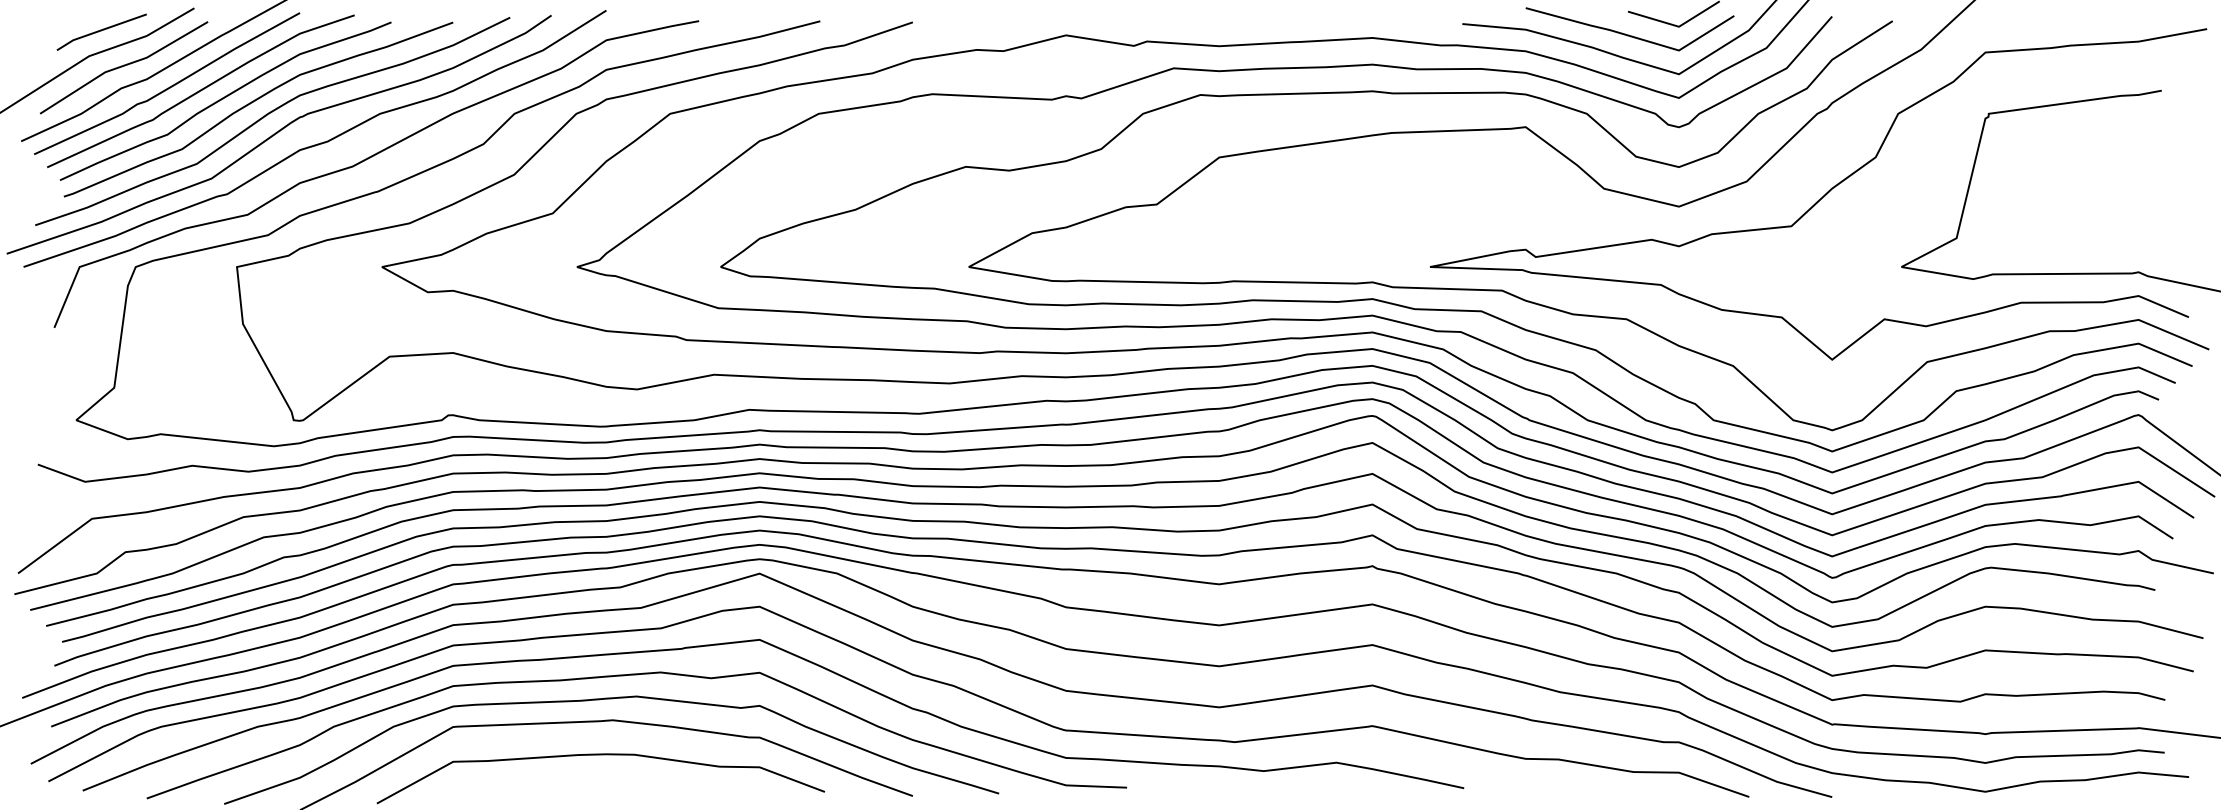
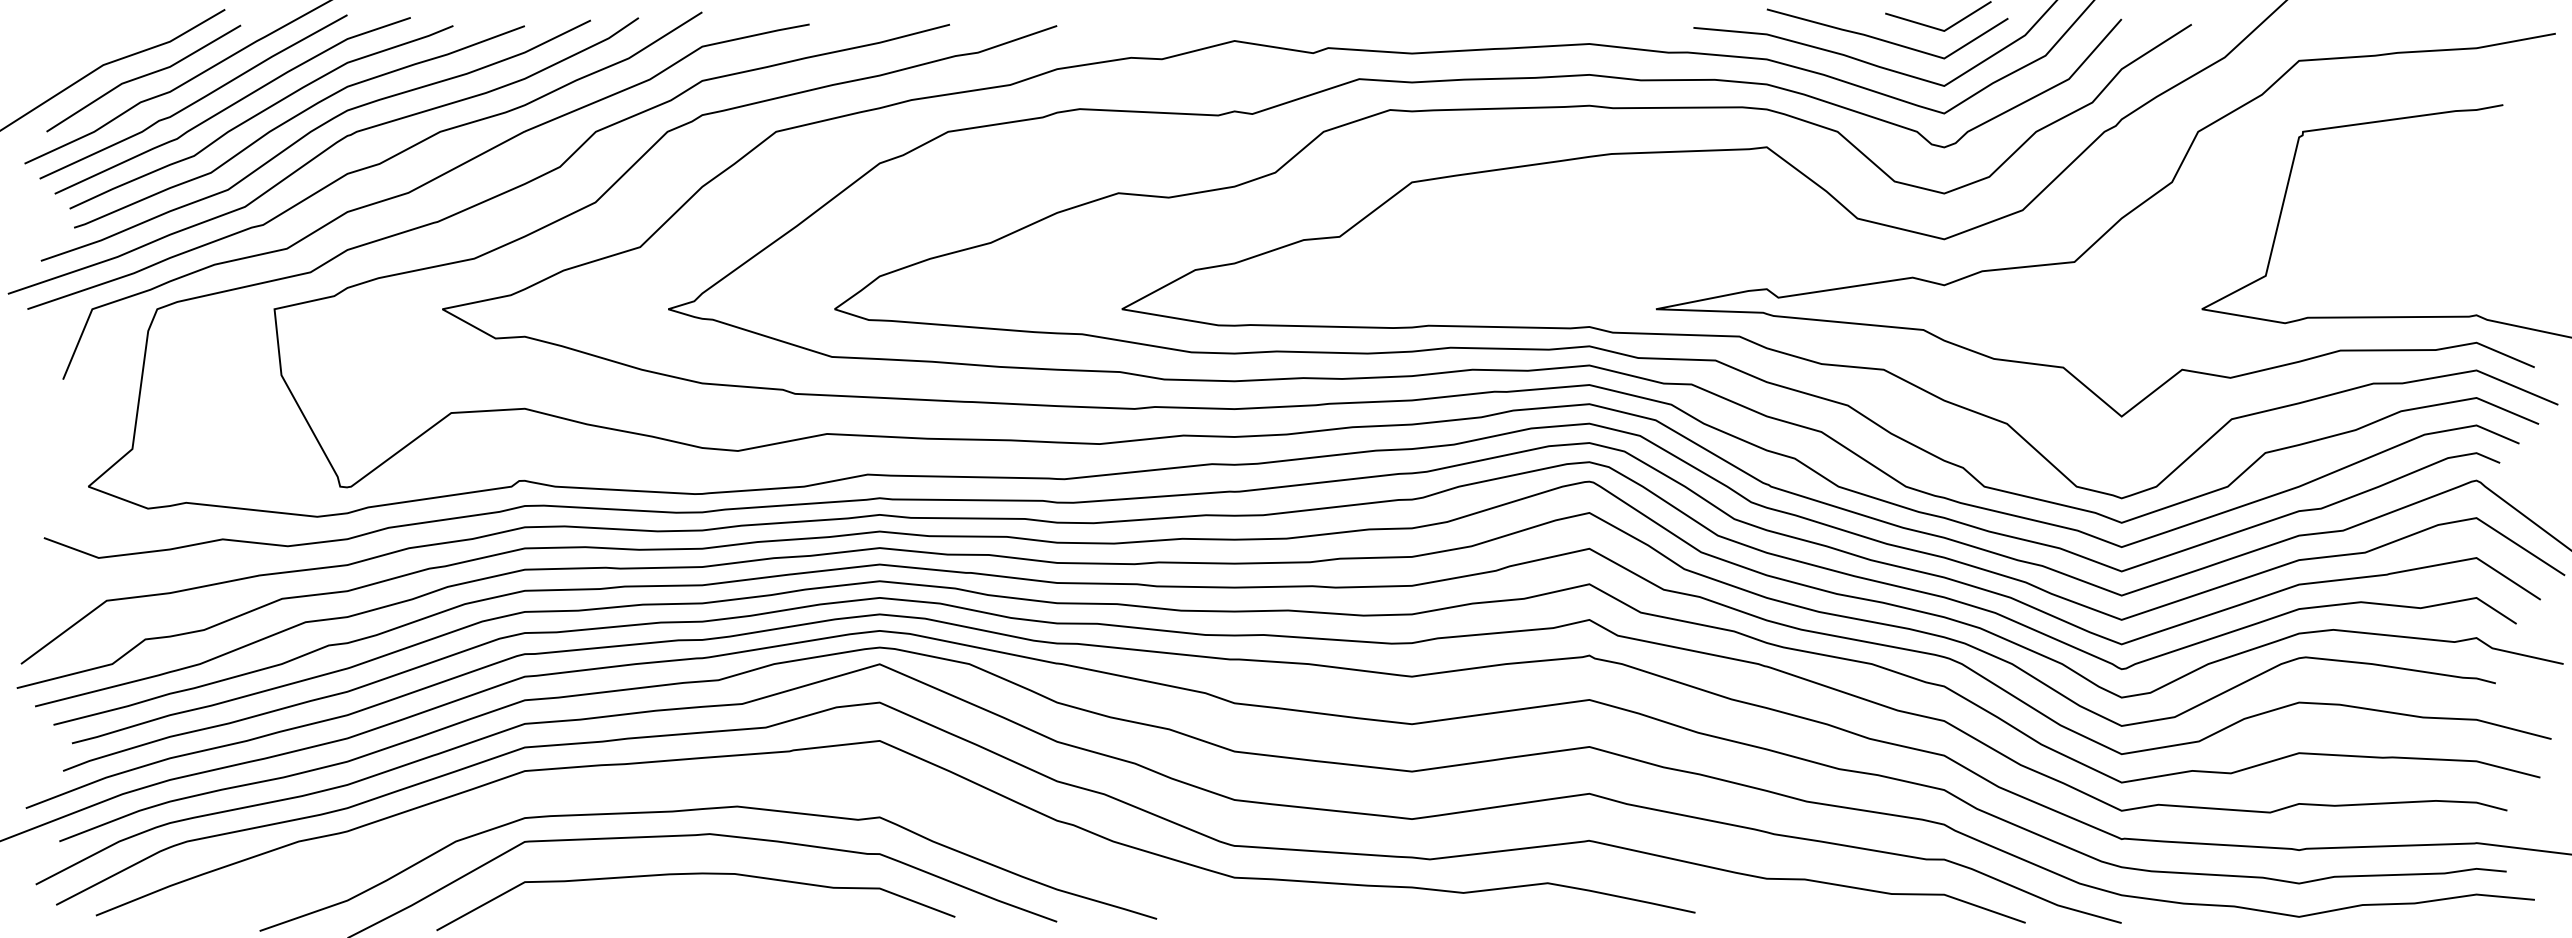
line: (101, 31) -> (117, 36), removed
curve: (632, 675) -> (732, 782), removed

